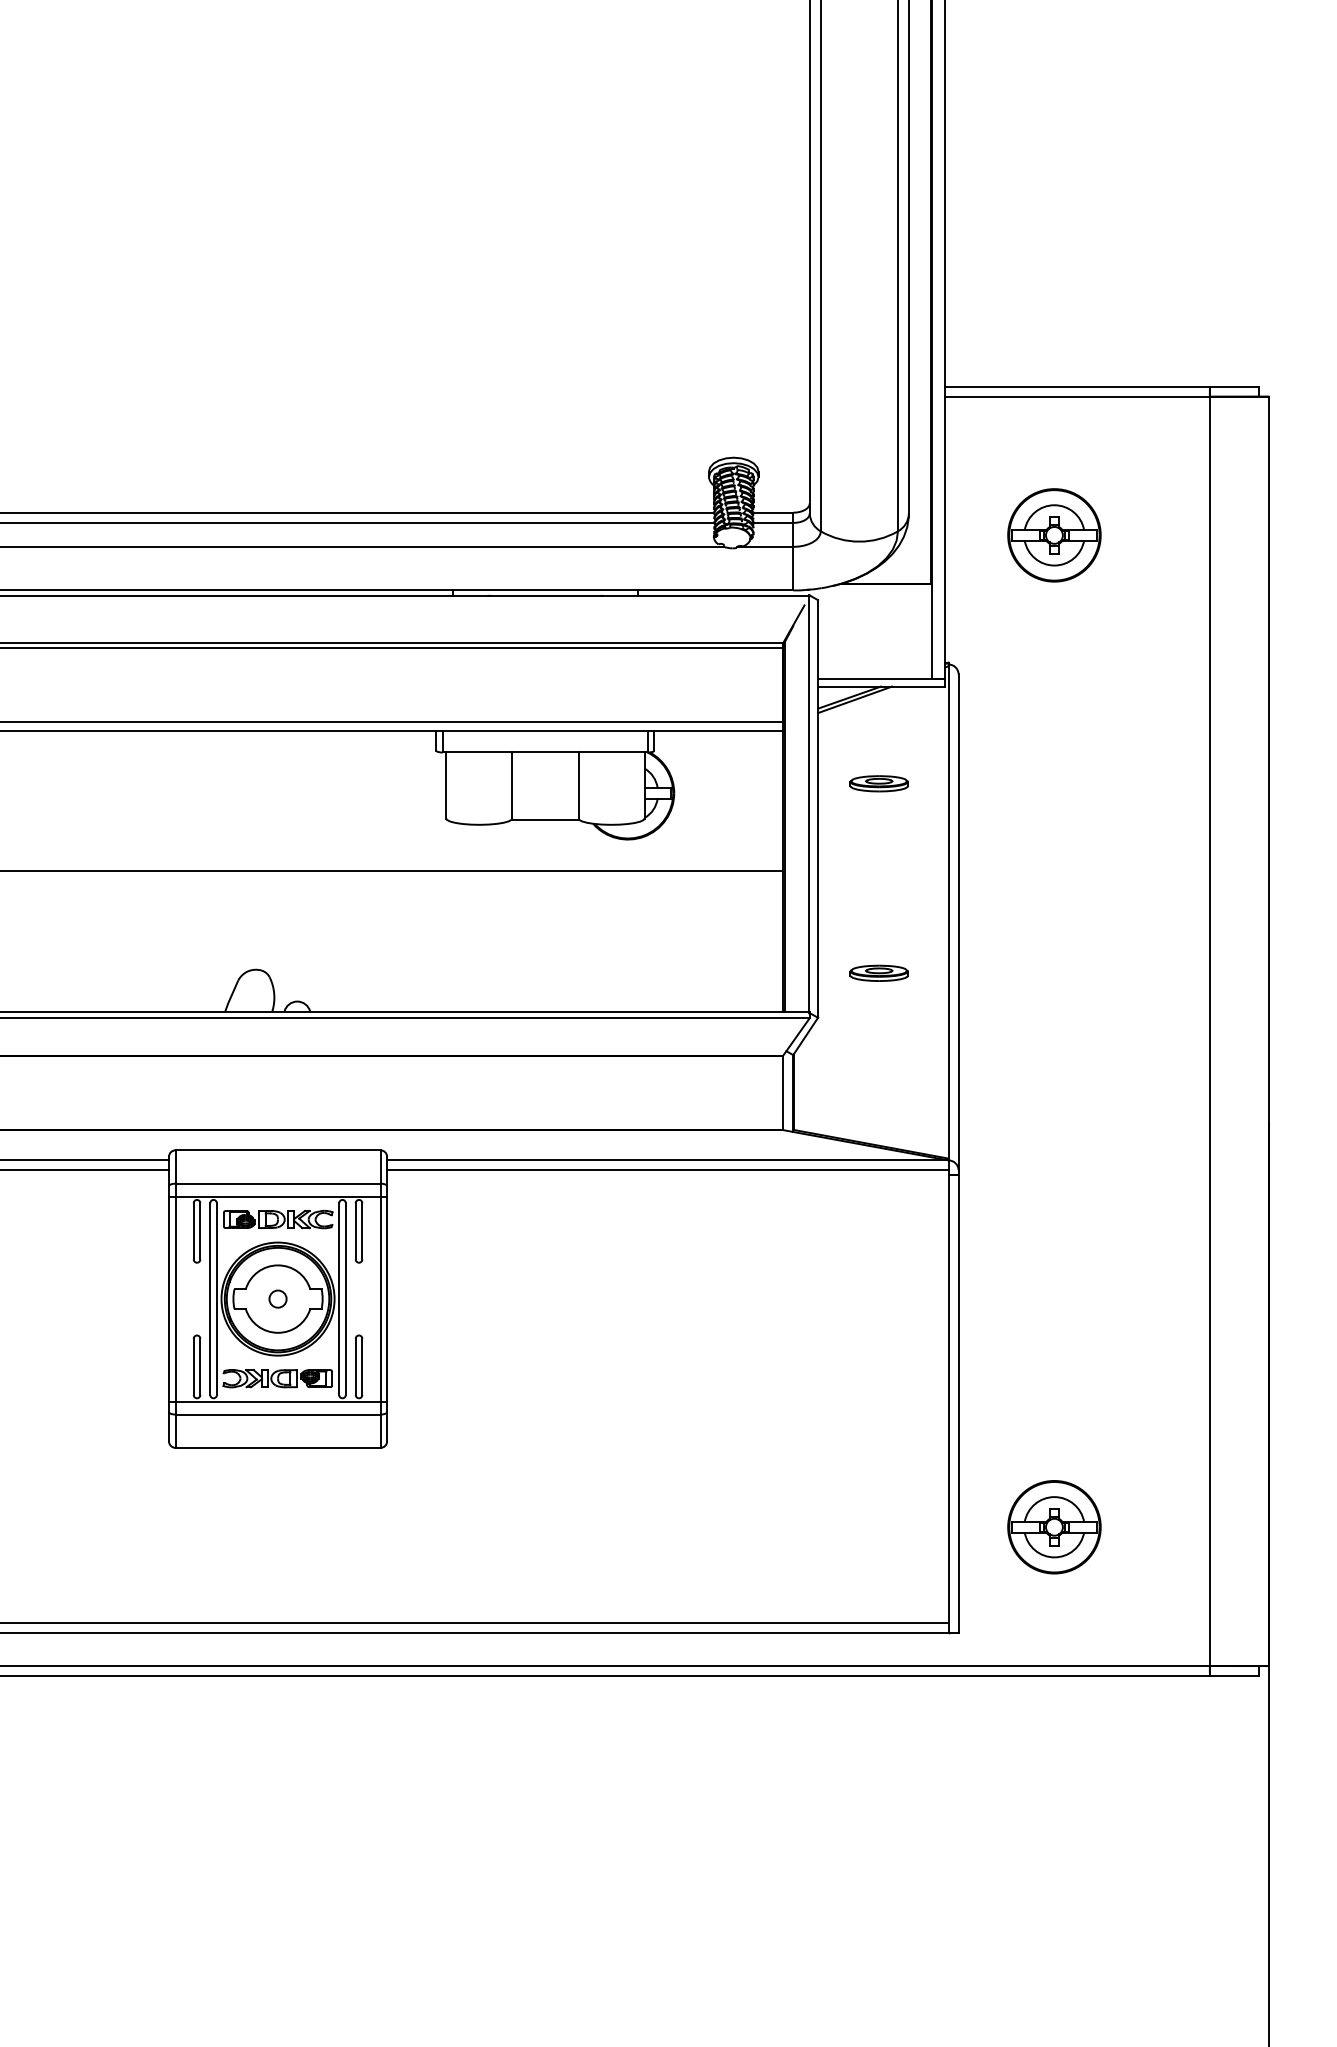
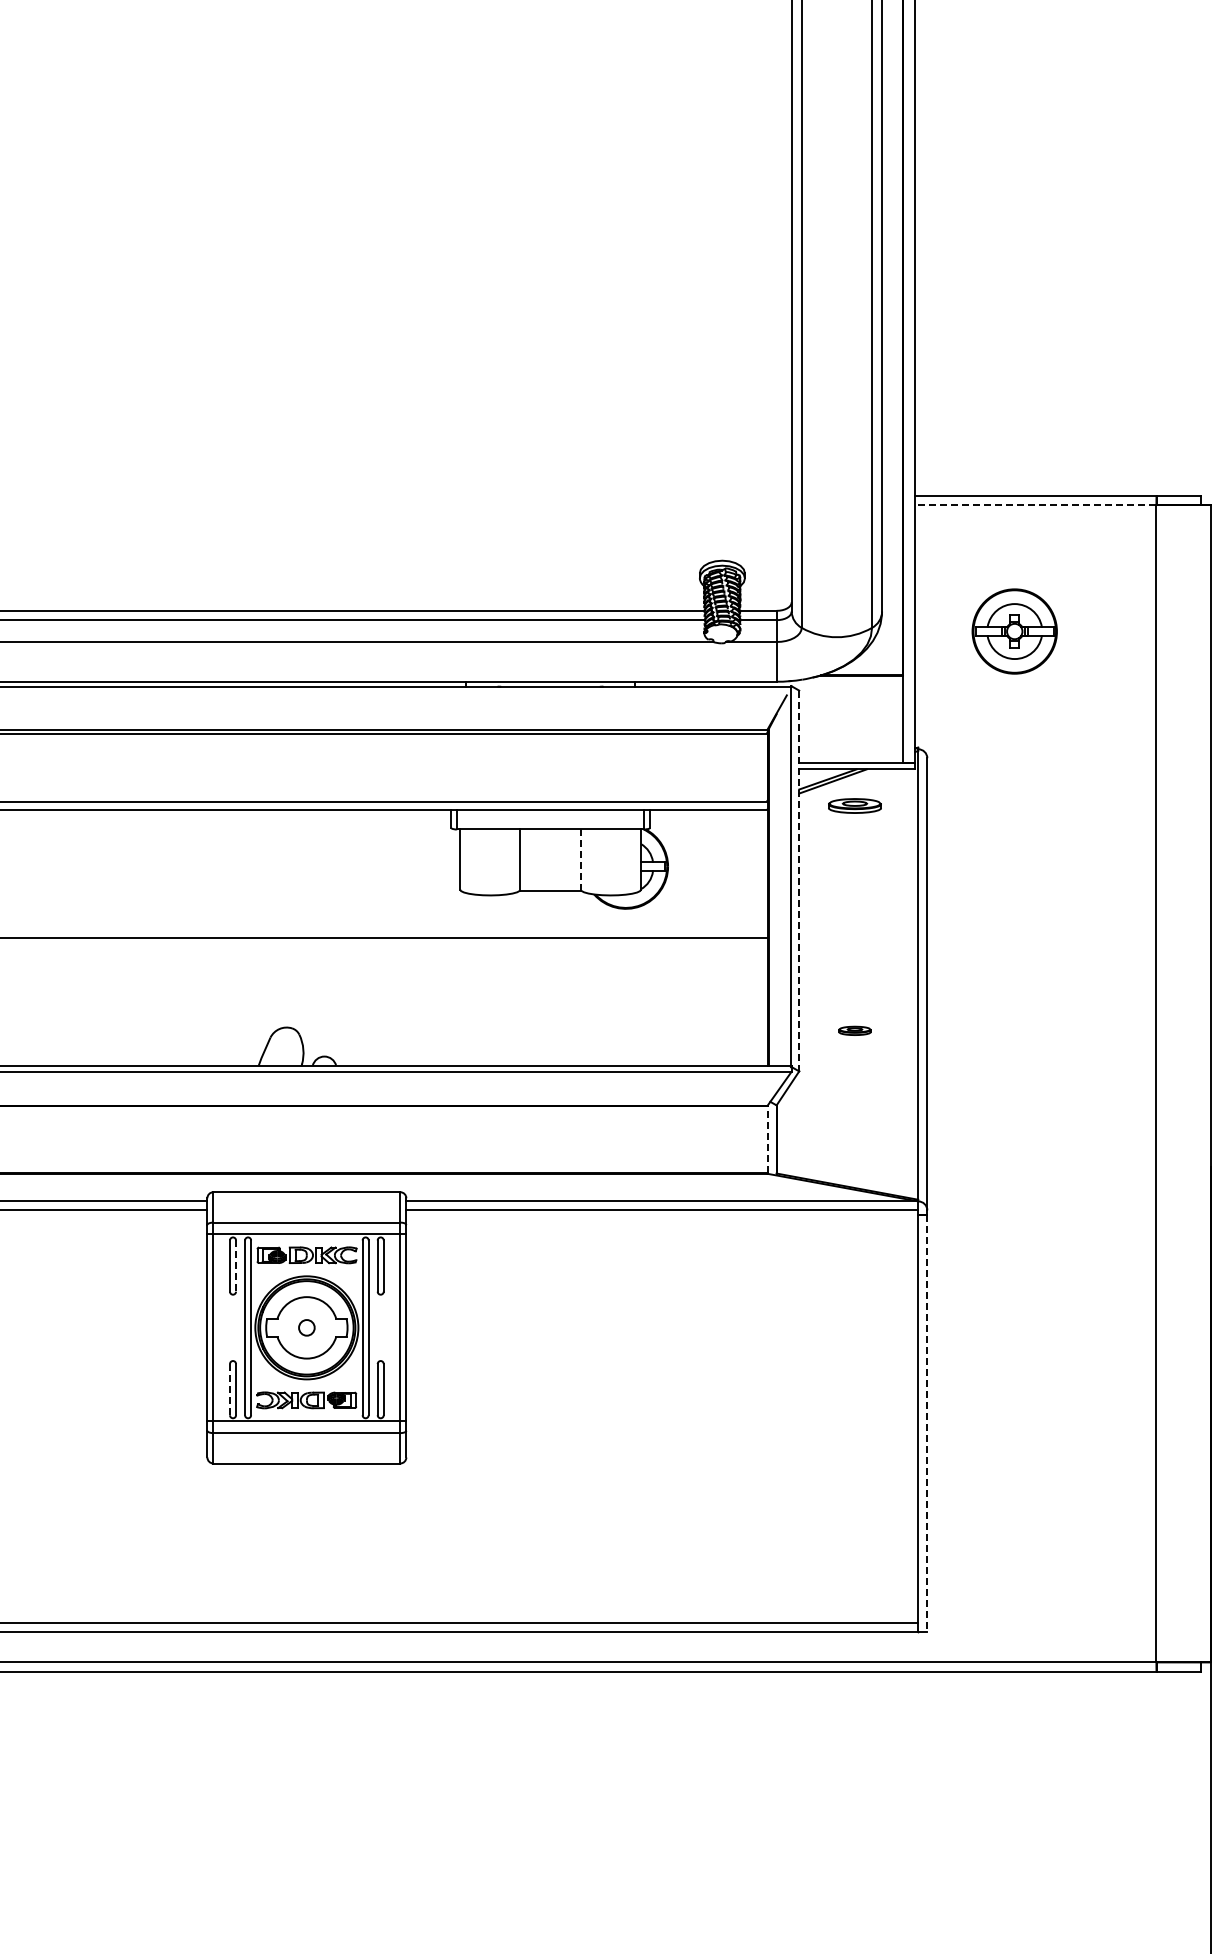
line: (1077, 397) -> (1035, 505), solid -> dashed
part: (878, 783) -> (854, 805), moved
line: (579, 786) -> (581, 860), solid -> dashed
line: (818, 809) -> (799, 881), solid -> dashed
part: (878, 972) -> (854, 1030), size x0.6
line: (783, 1092) -> (767, 1139), solid -> dashed
line: (200, 1231) -> (236, 1266), solid -> dashed
line: (194, 1366) -> (230, 1389), solid -> dashed
line: (958, 1404) -> (927, 1423), solid -> dashed
part: (1054, 1526) -> (1014, 1535), removed

